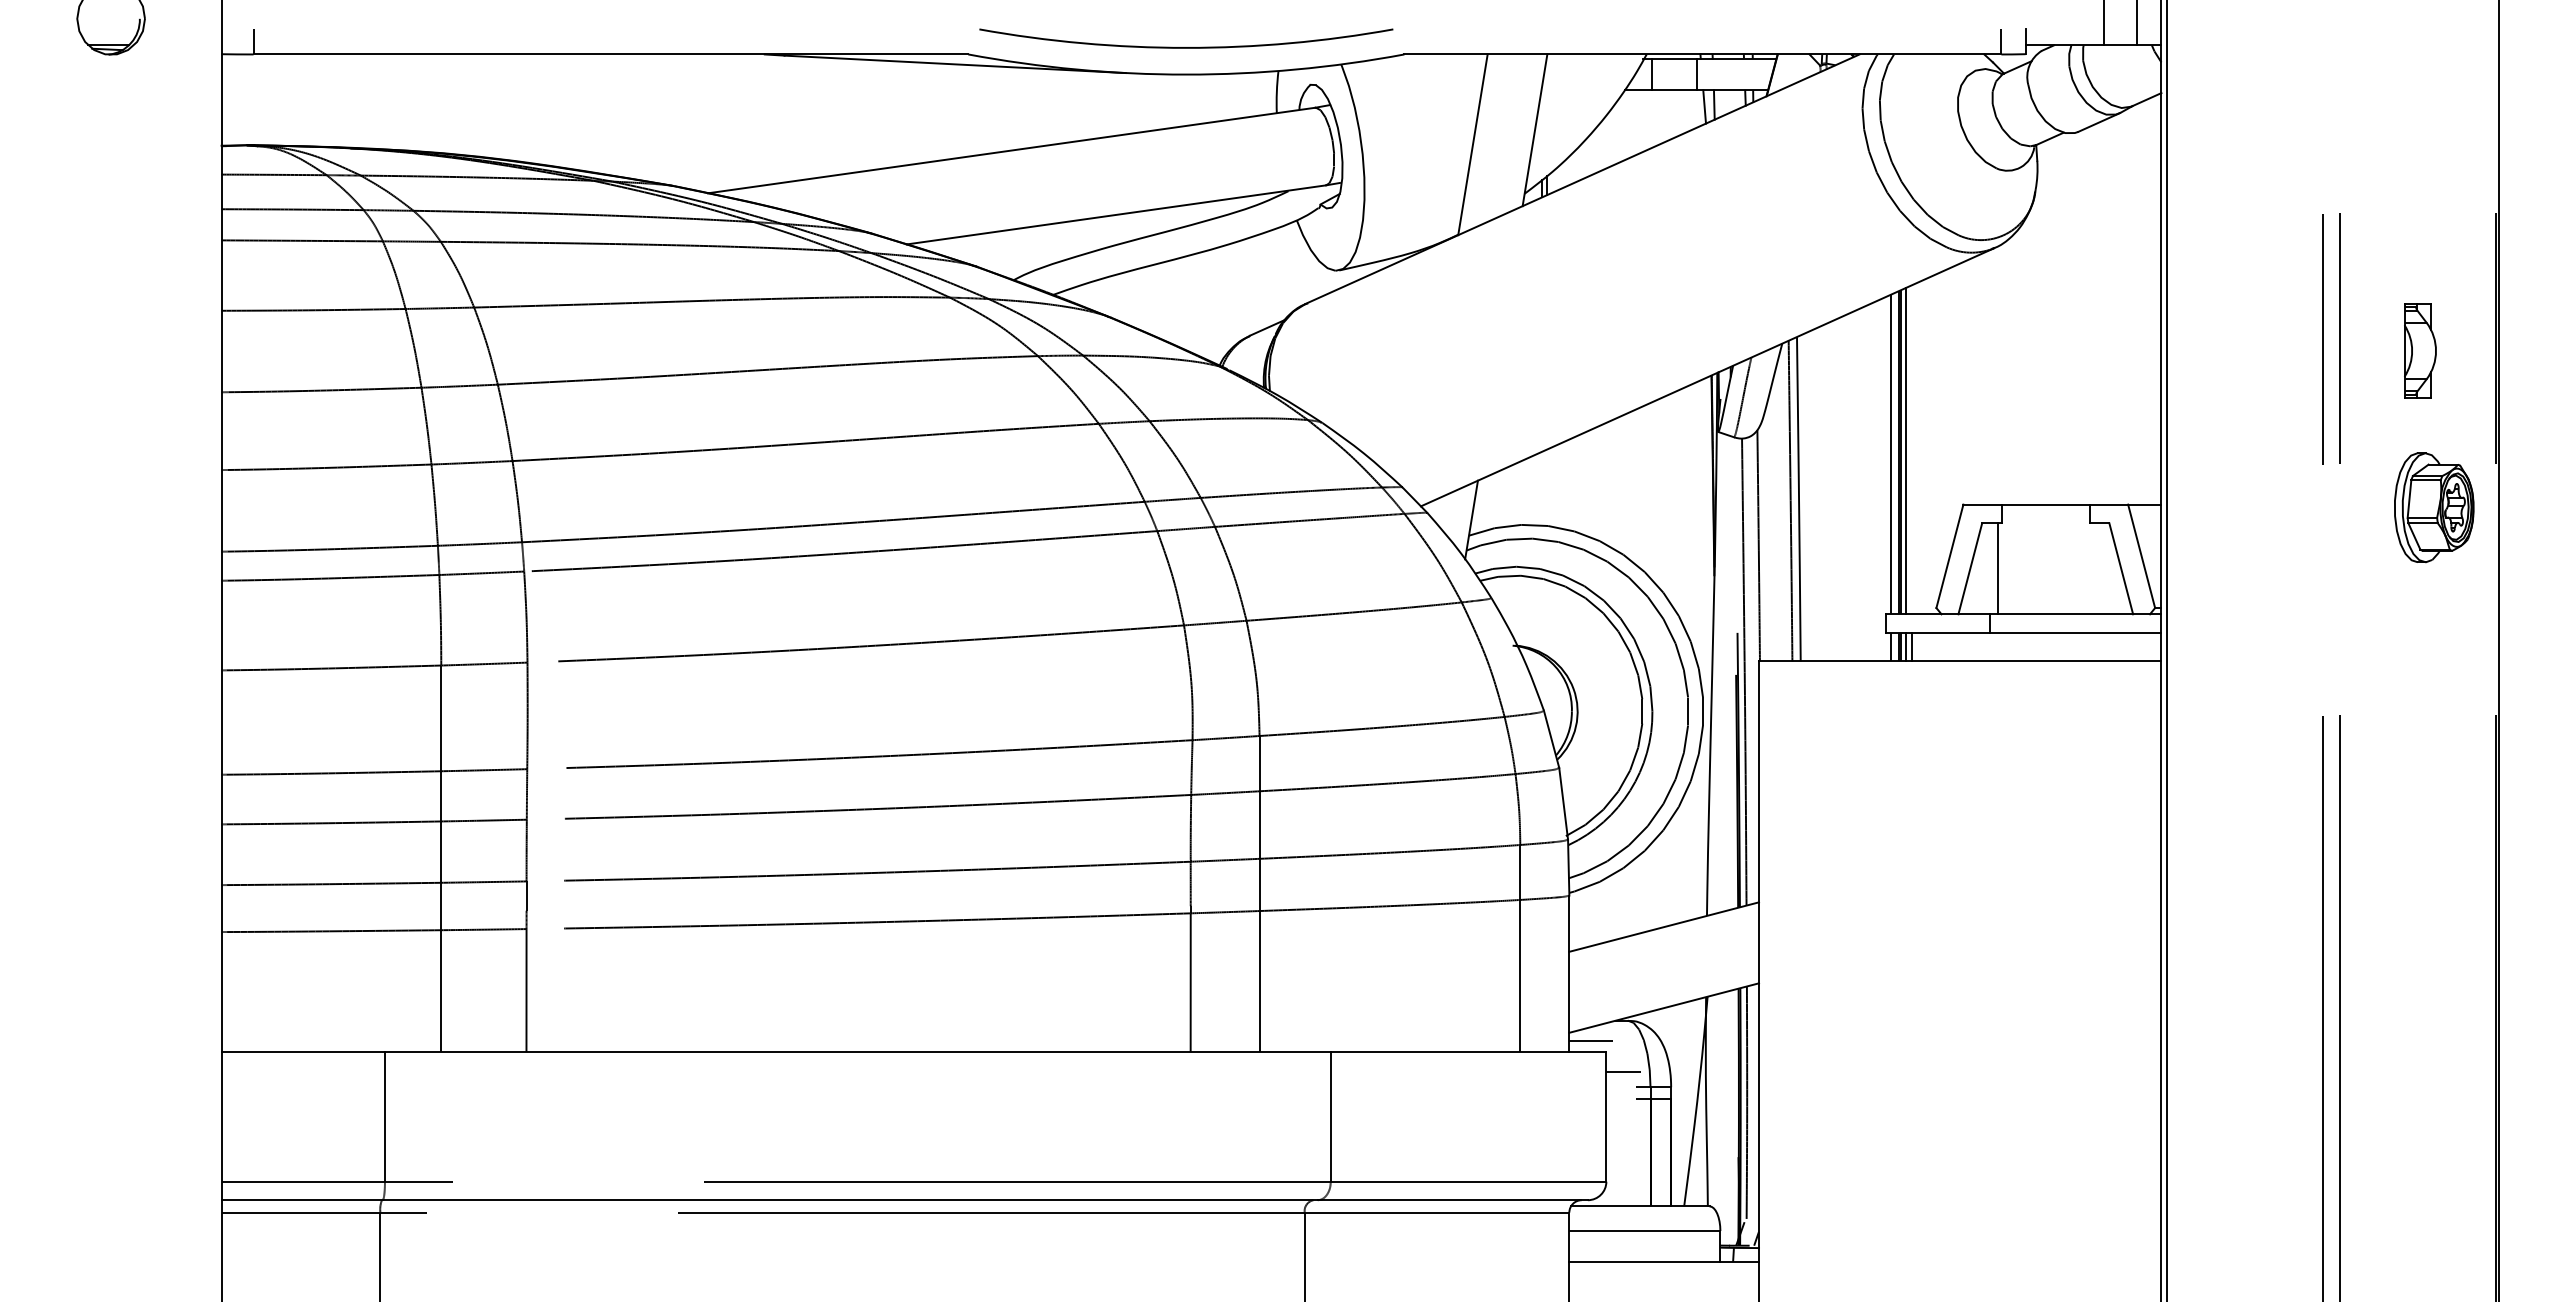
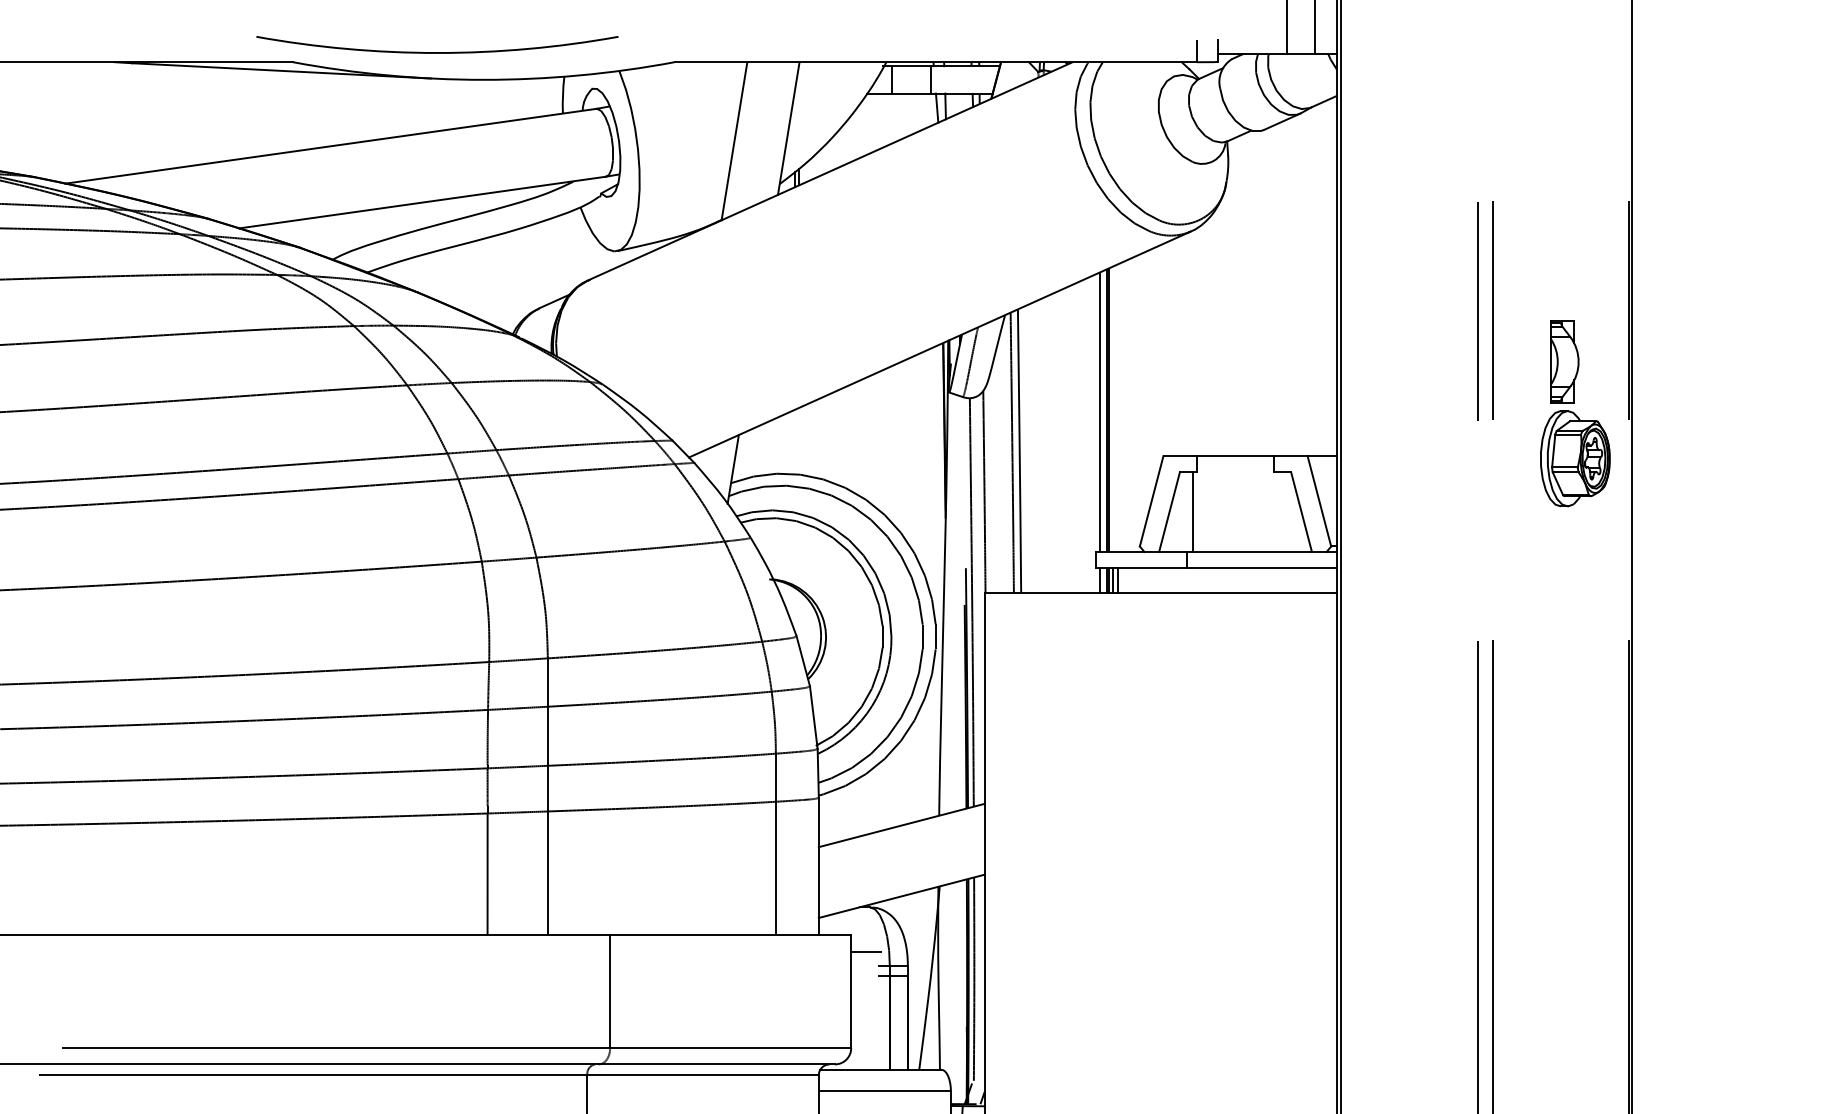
arc: (1186, 47) -> (437, 52), moved
part: (2420, 350) -> (1565, 361), moved
line: (1905, 451) -> (1112, 409), removed
line: (1590, 1040) -> (837, 924), removed

